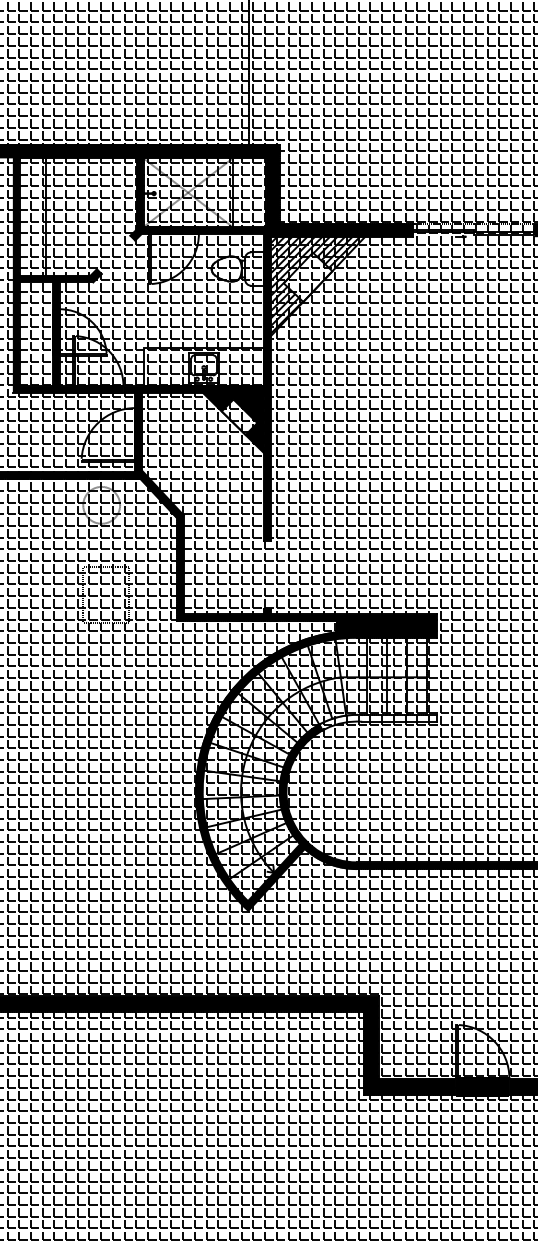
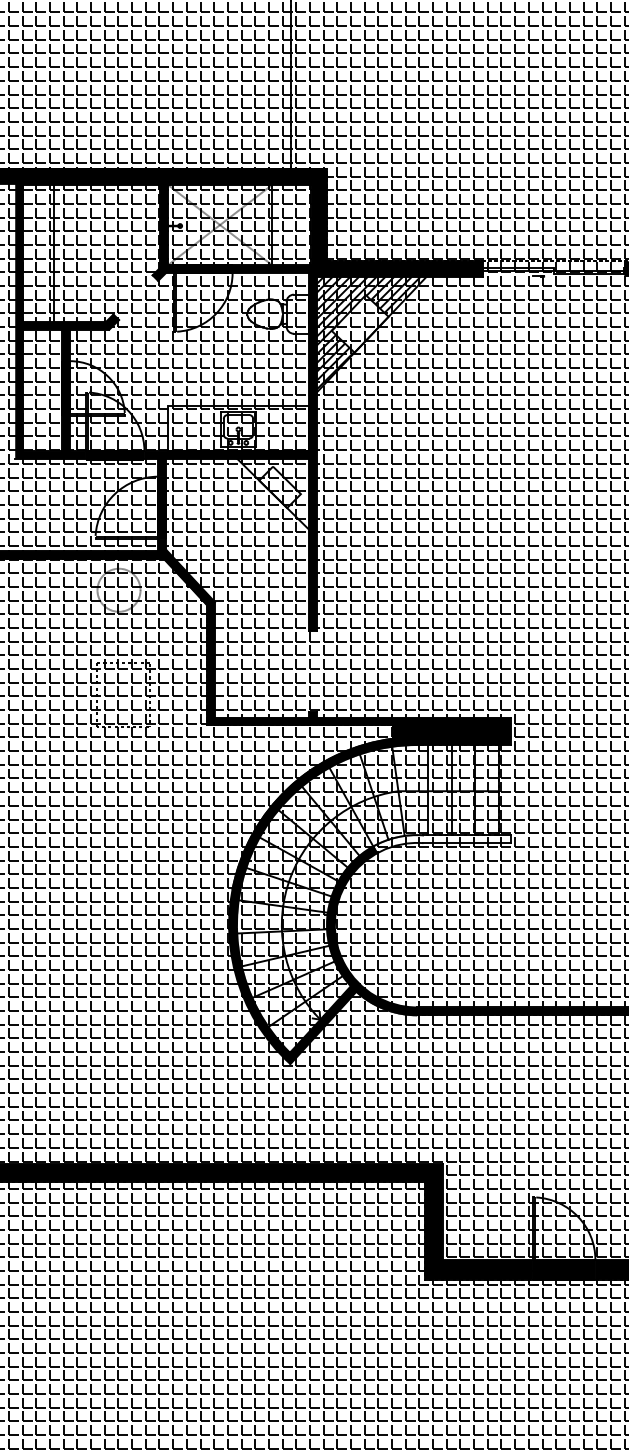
fill: (233, 423) -> (273, 494), removed

